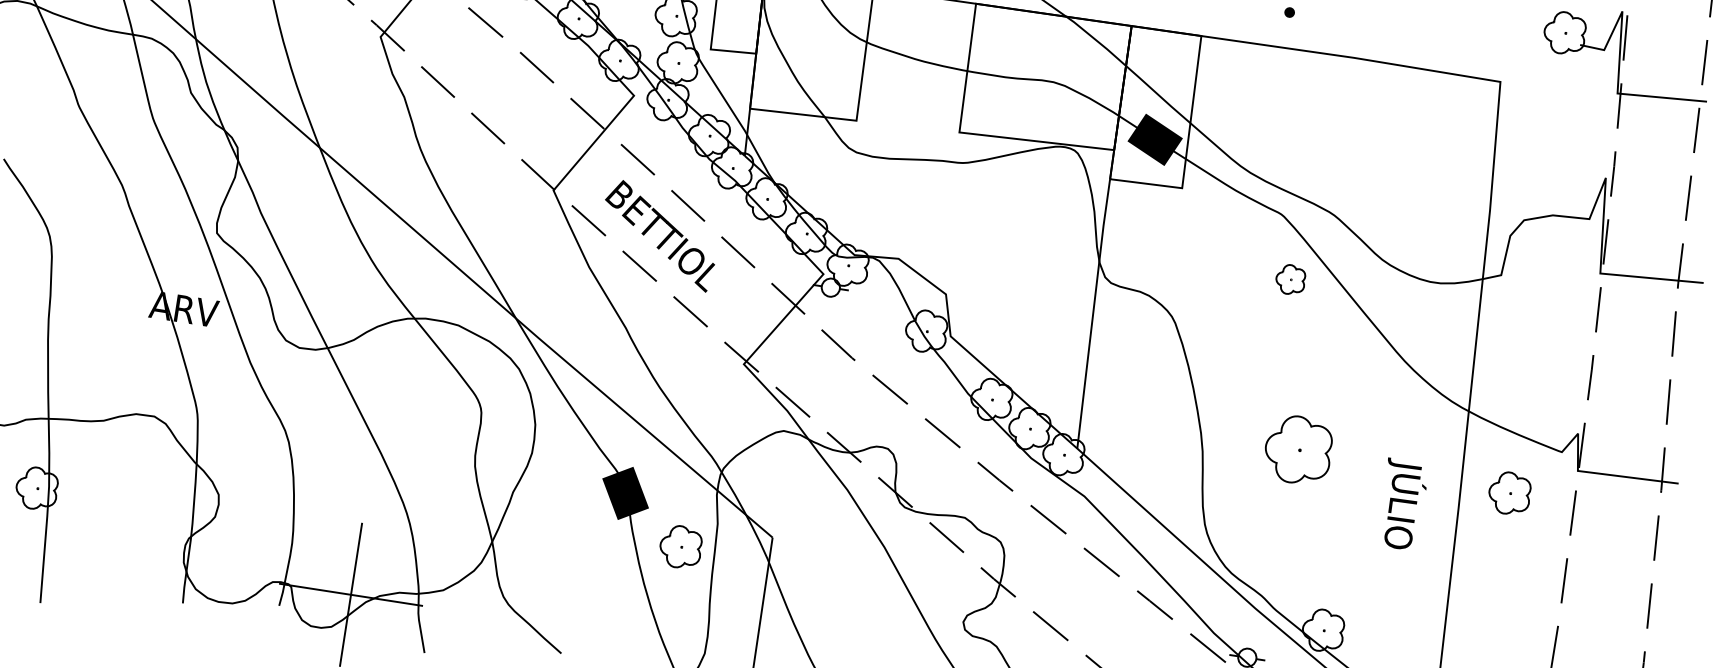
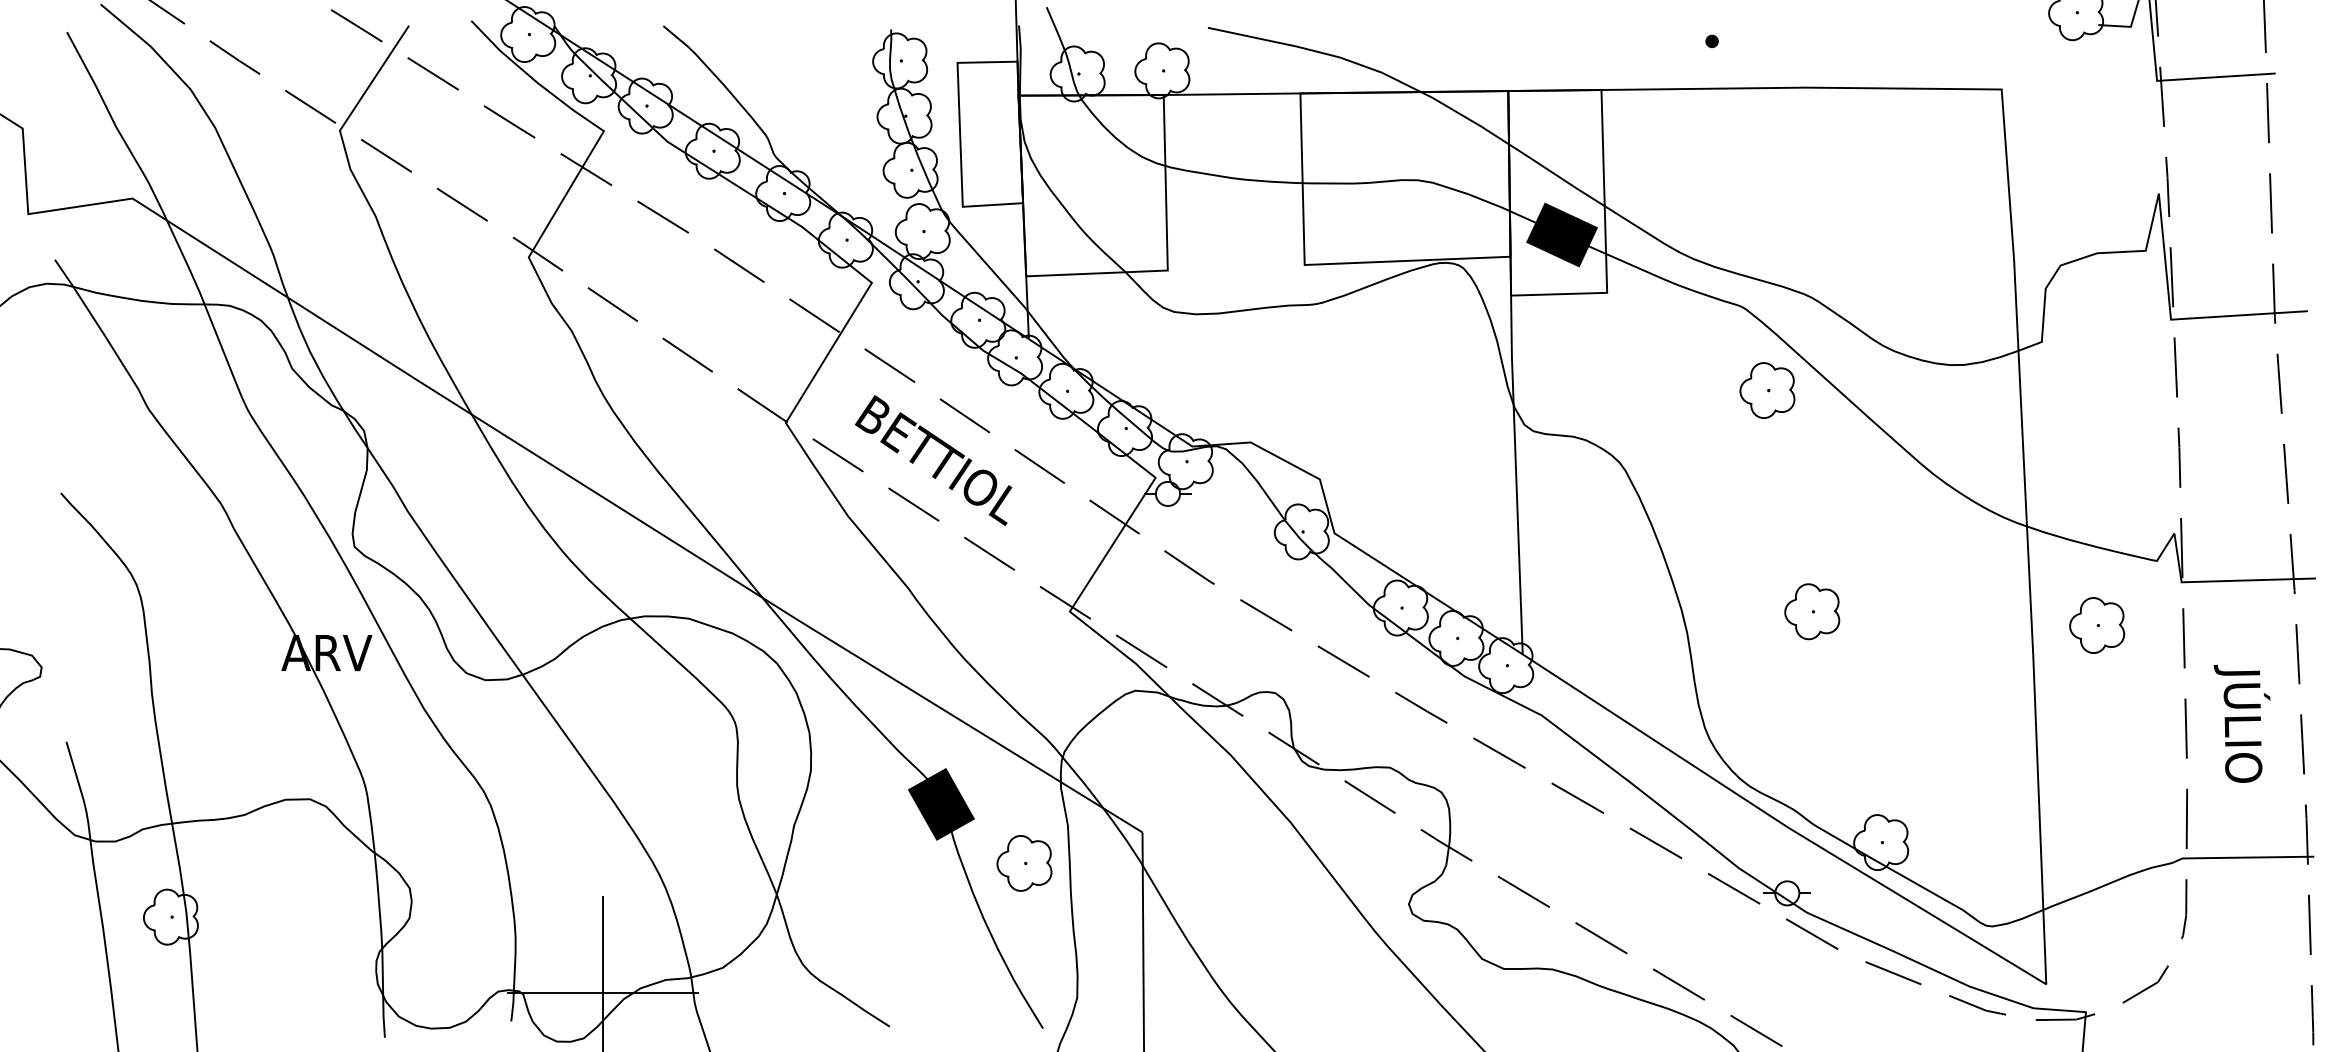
part: (1290, 279) -> (1767, 390), size x1.43
part: (1298, 450) -> (1812, 611), size x0.62
text: (1402, 504) -> (2241, 723), moved

